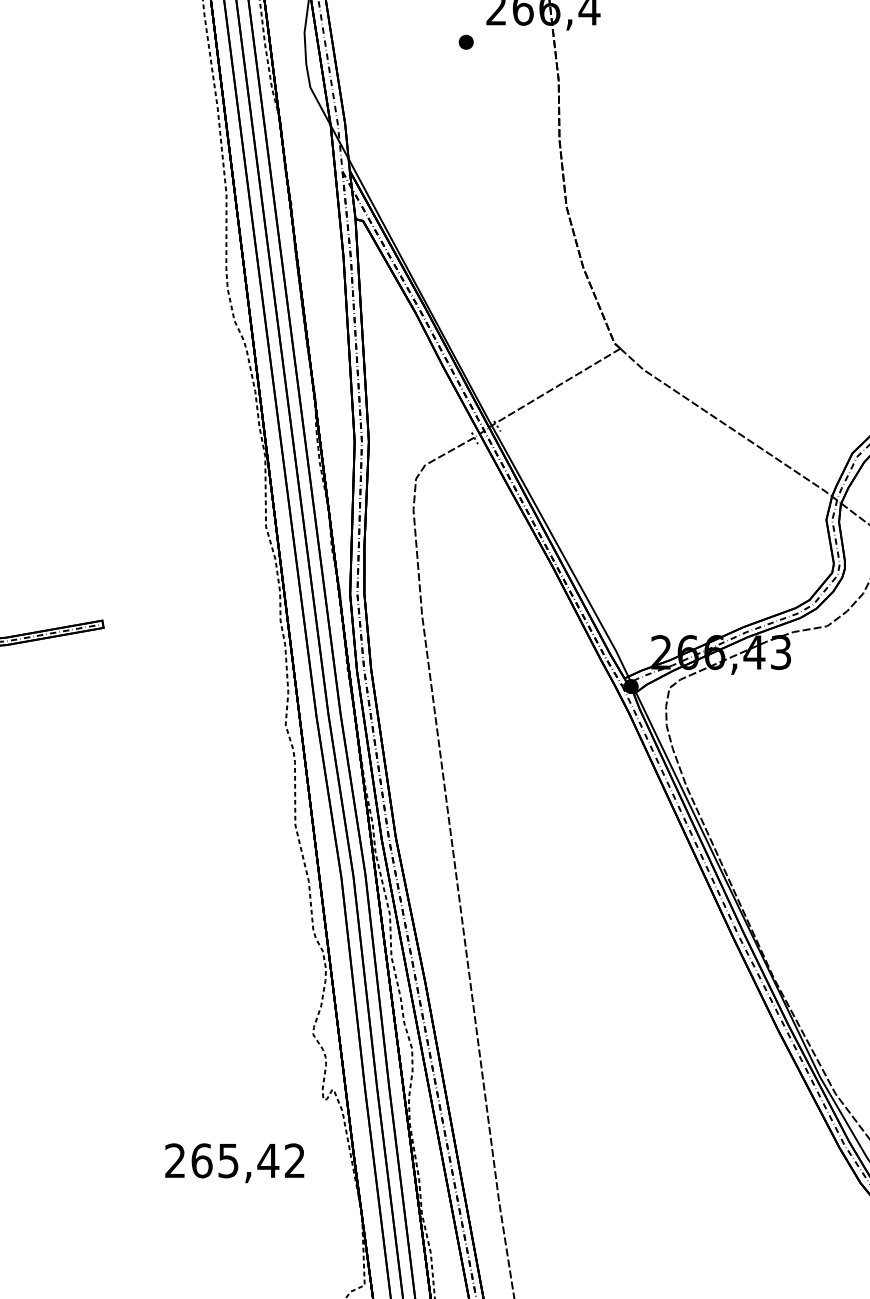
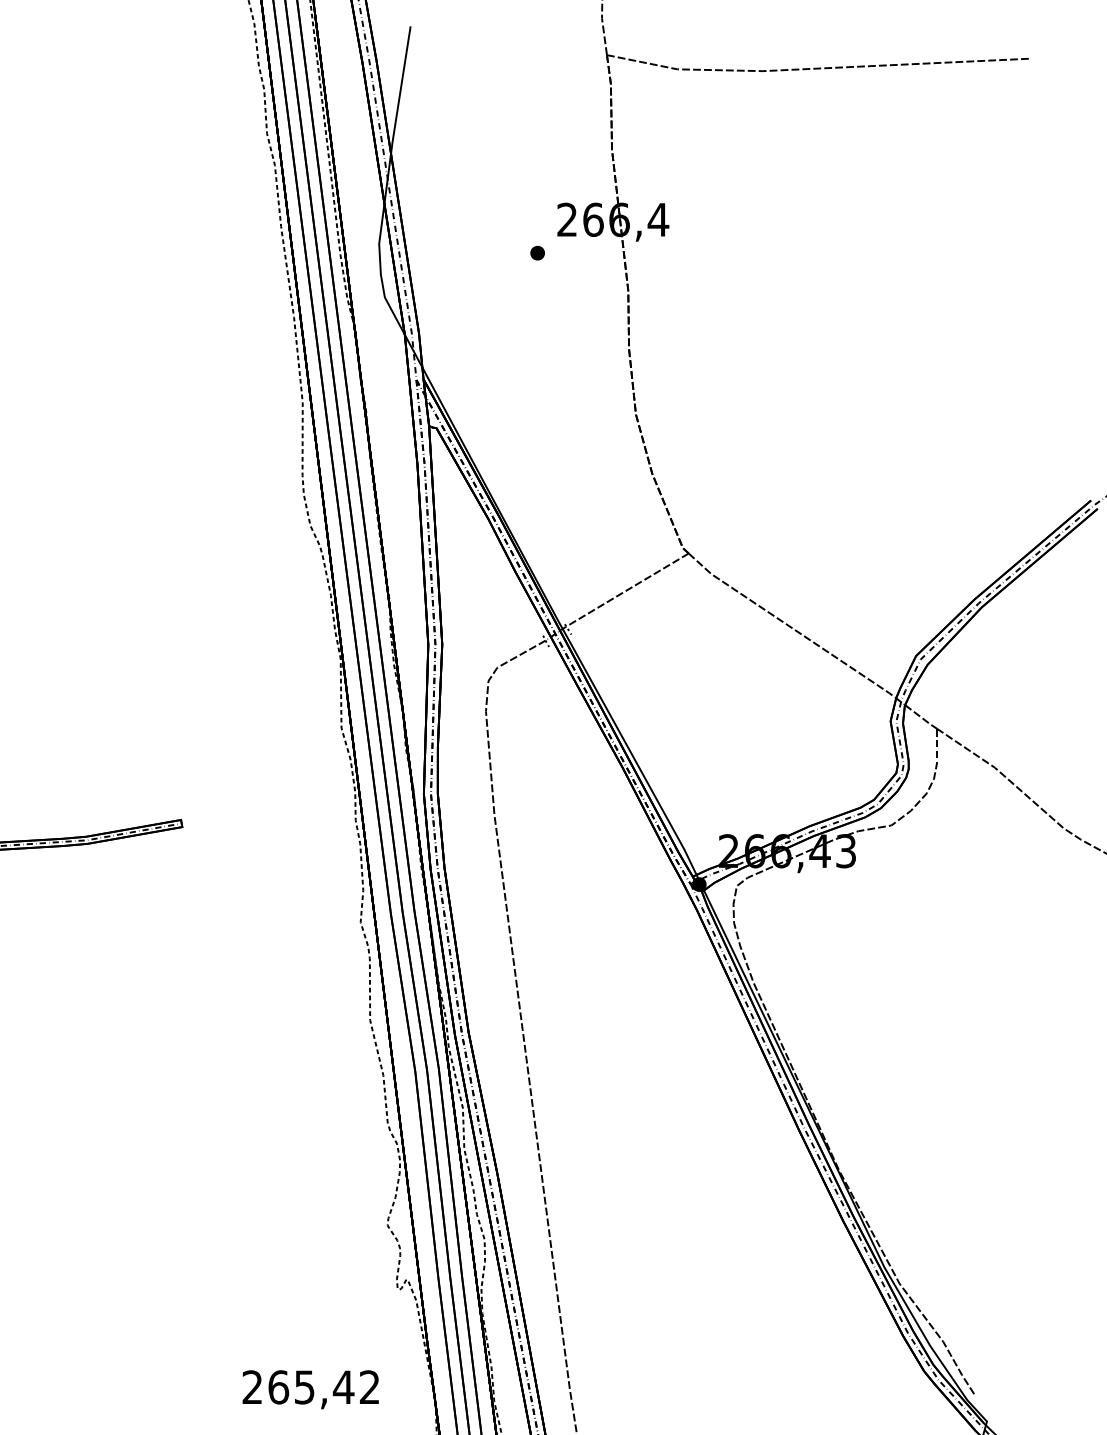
text: (234, 1163) -> (310, 1389), moved

